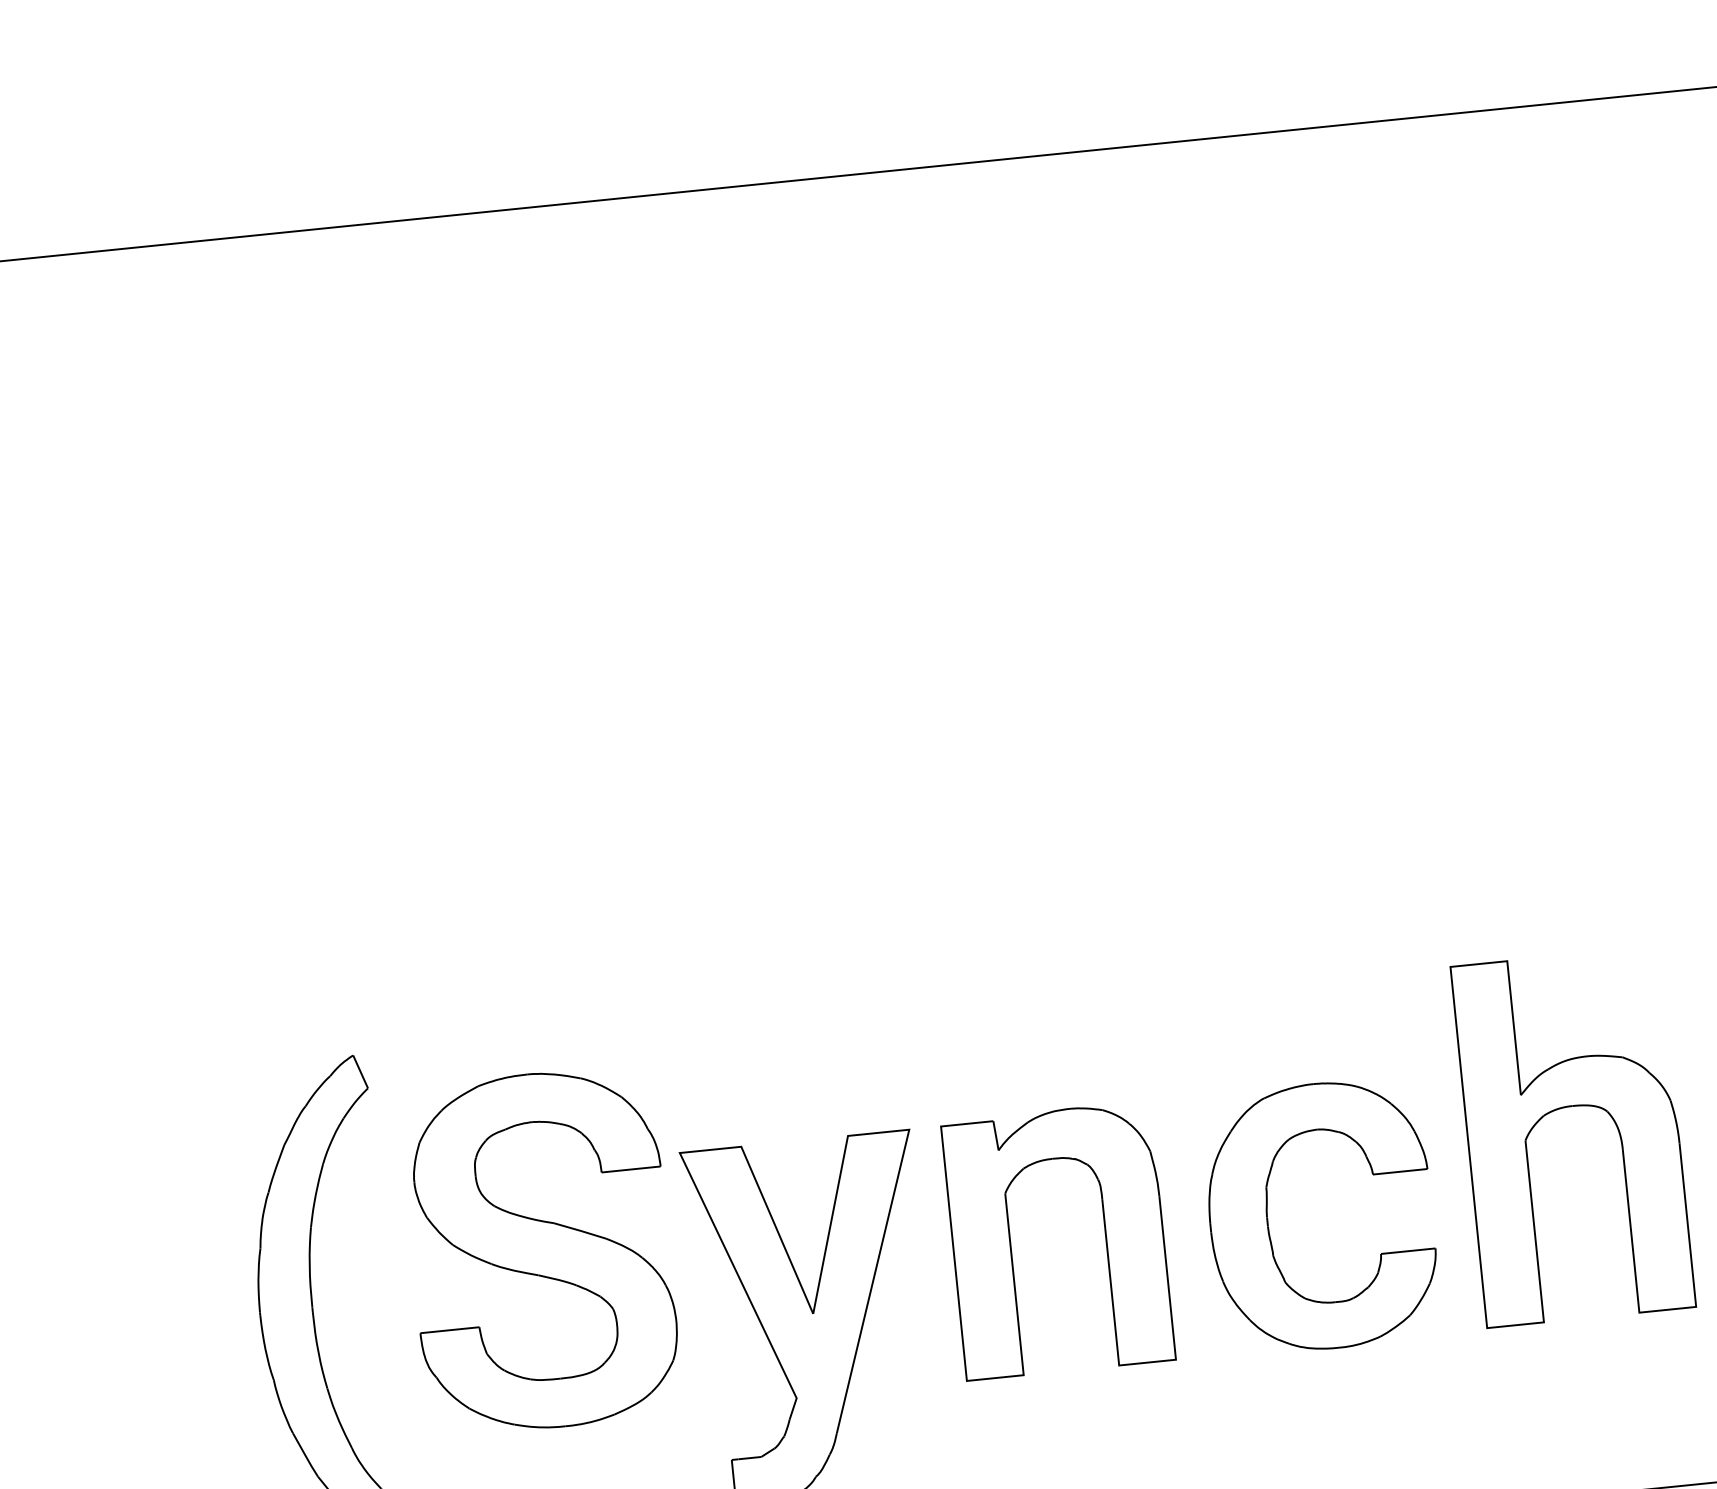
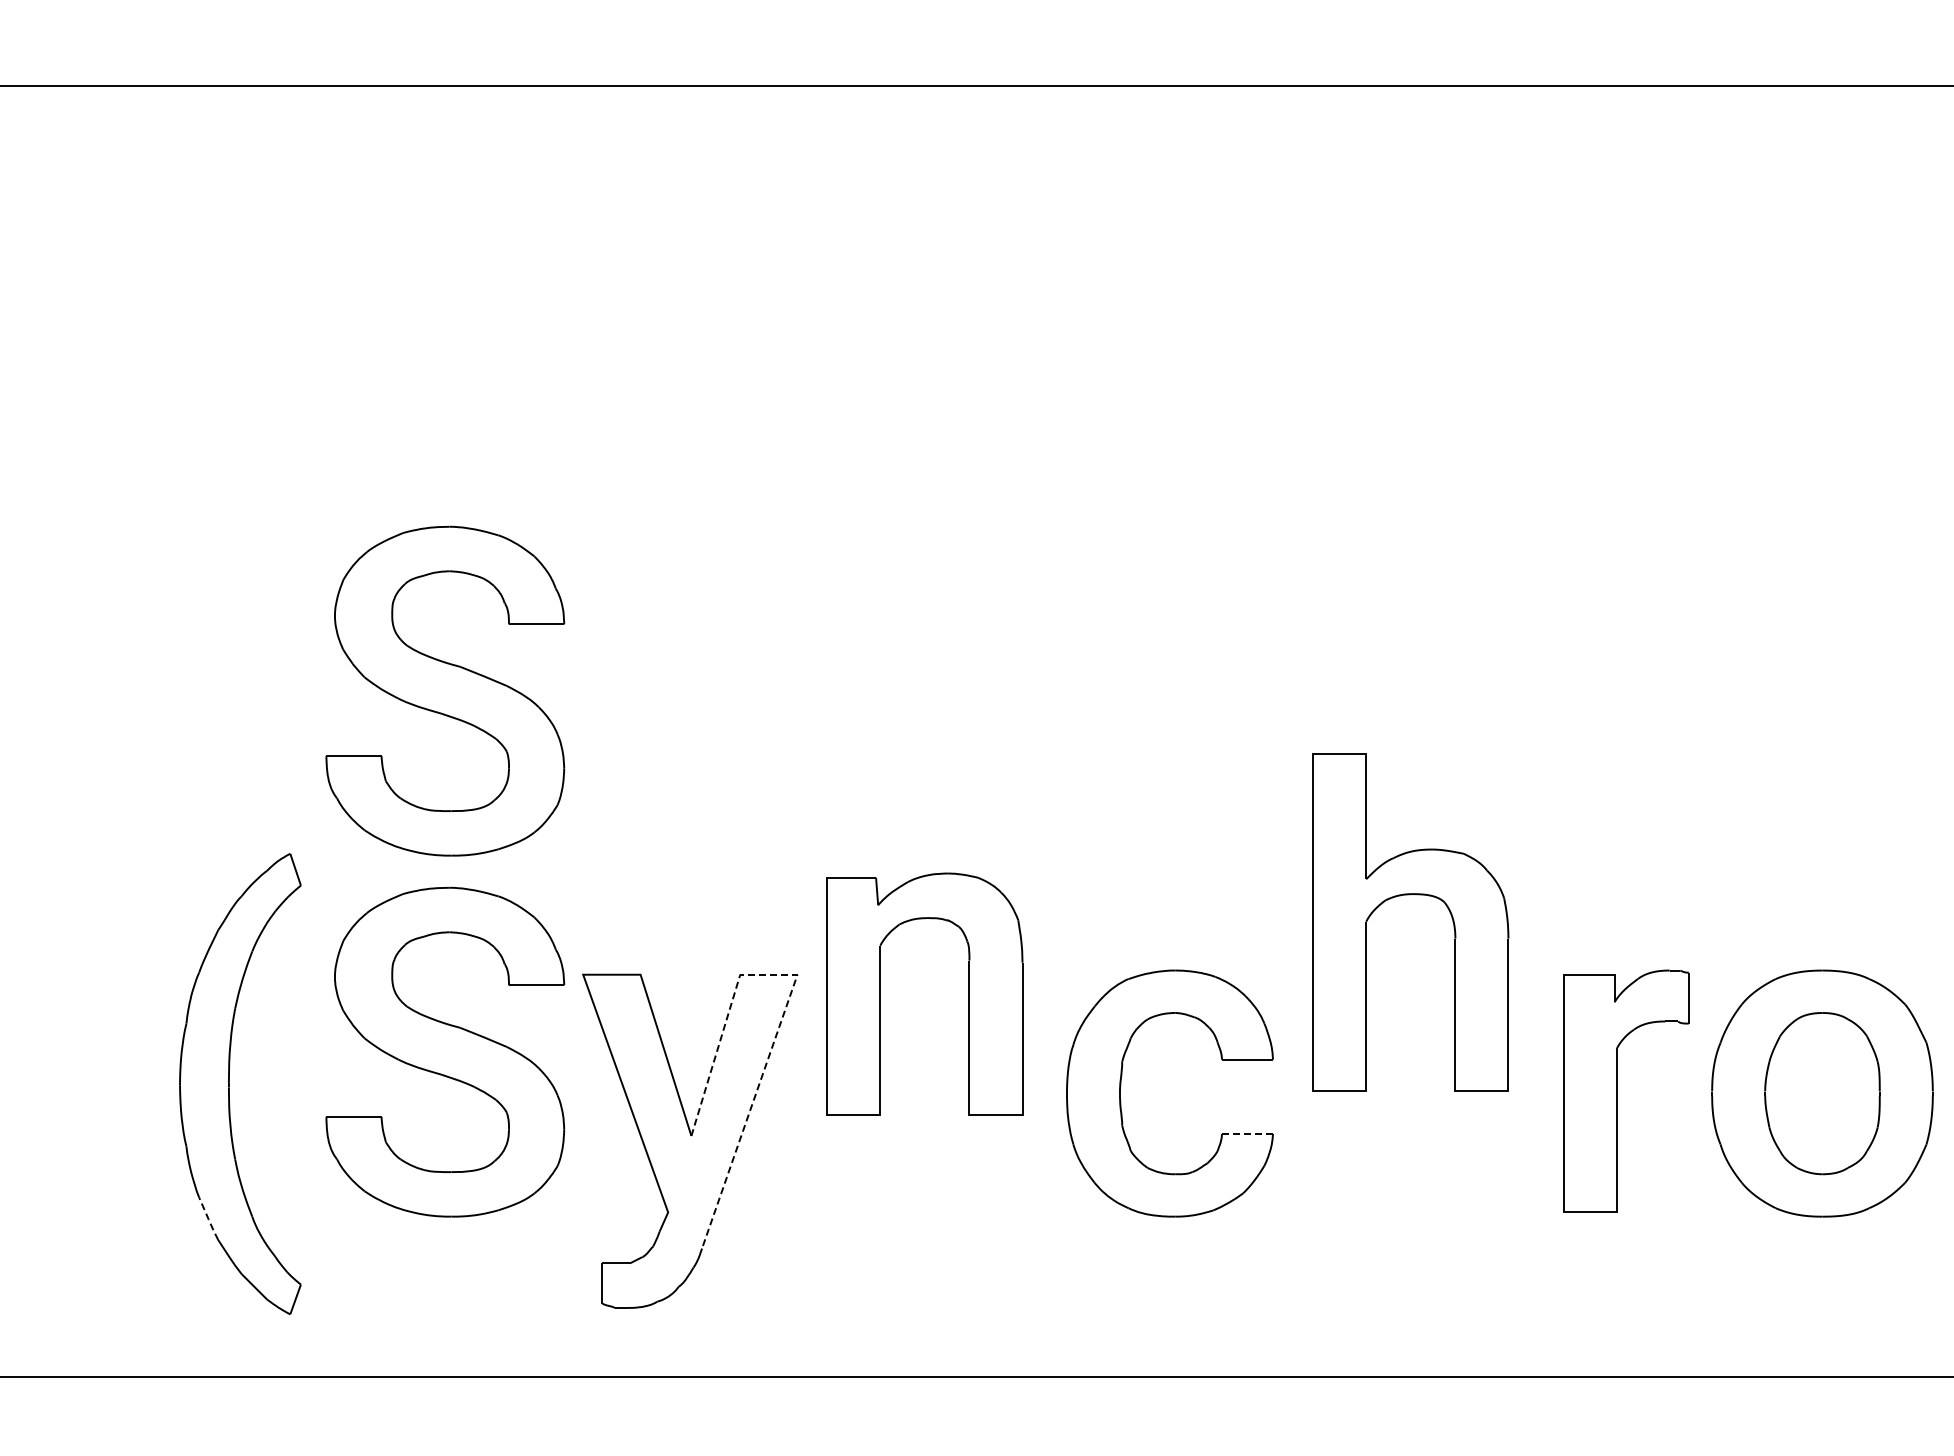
part: (501, 863) -> (445, 690), added
part: (1568, 1107) -> (1409, 895), moved
line: (901, 1161) -> (787, 1003), solid -> dashed
part: (1010, 1244) -> (880, 993), moved
line: (1408, 1250) -> (1247, 1133), solid -> dashed
line: (305, 1455) -> (208, 1219), solid -> dashed

